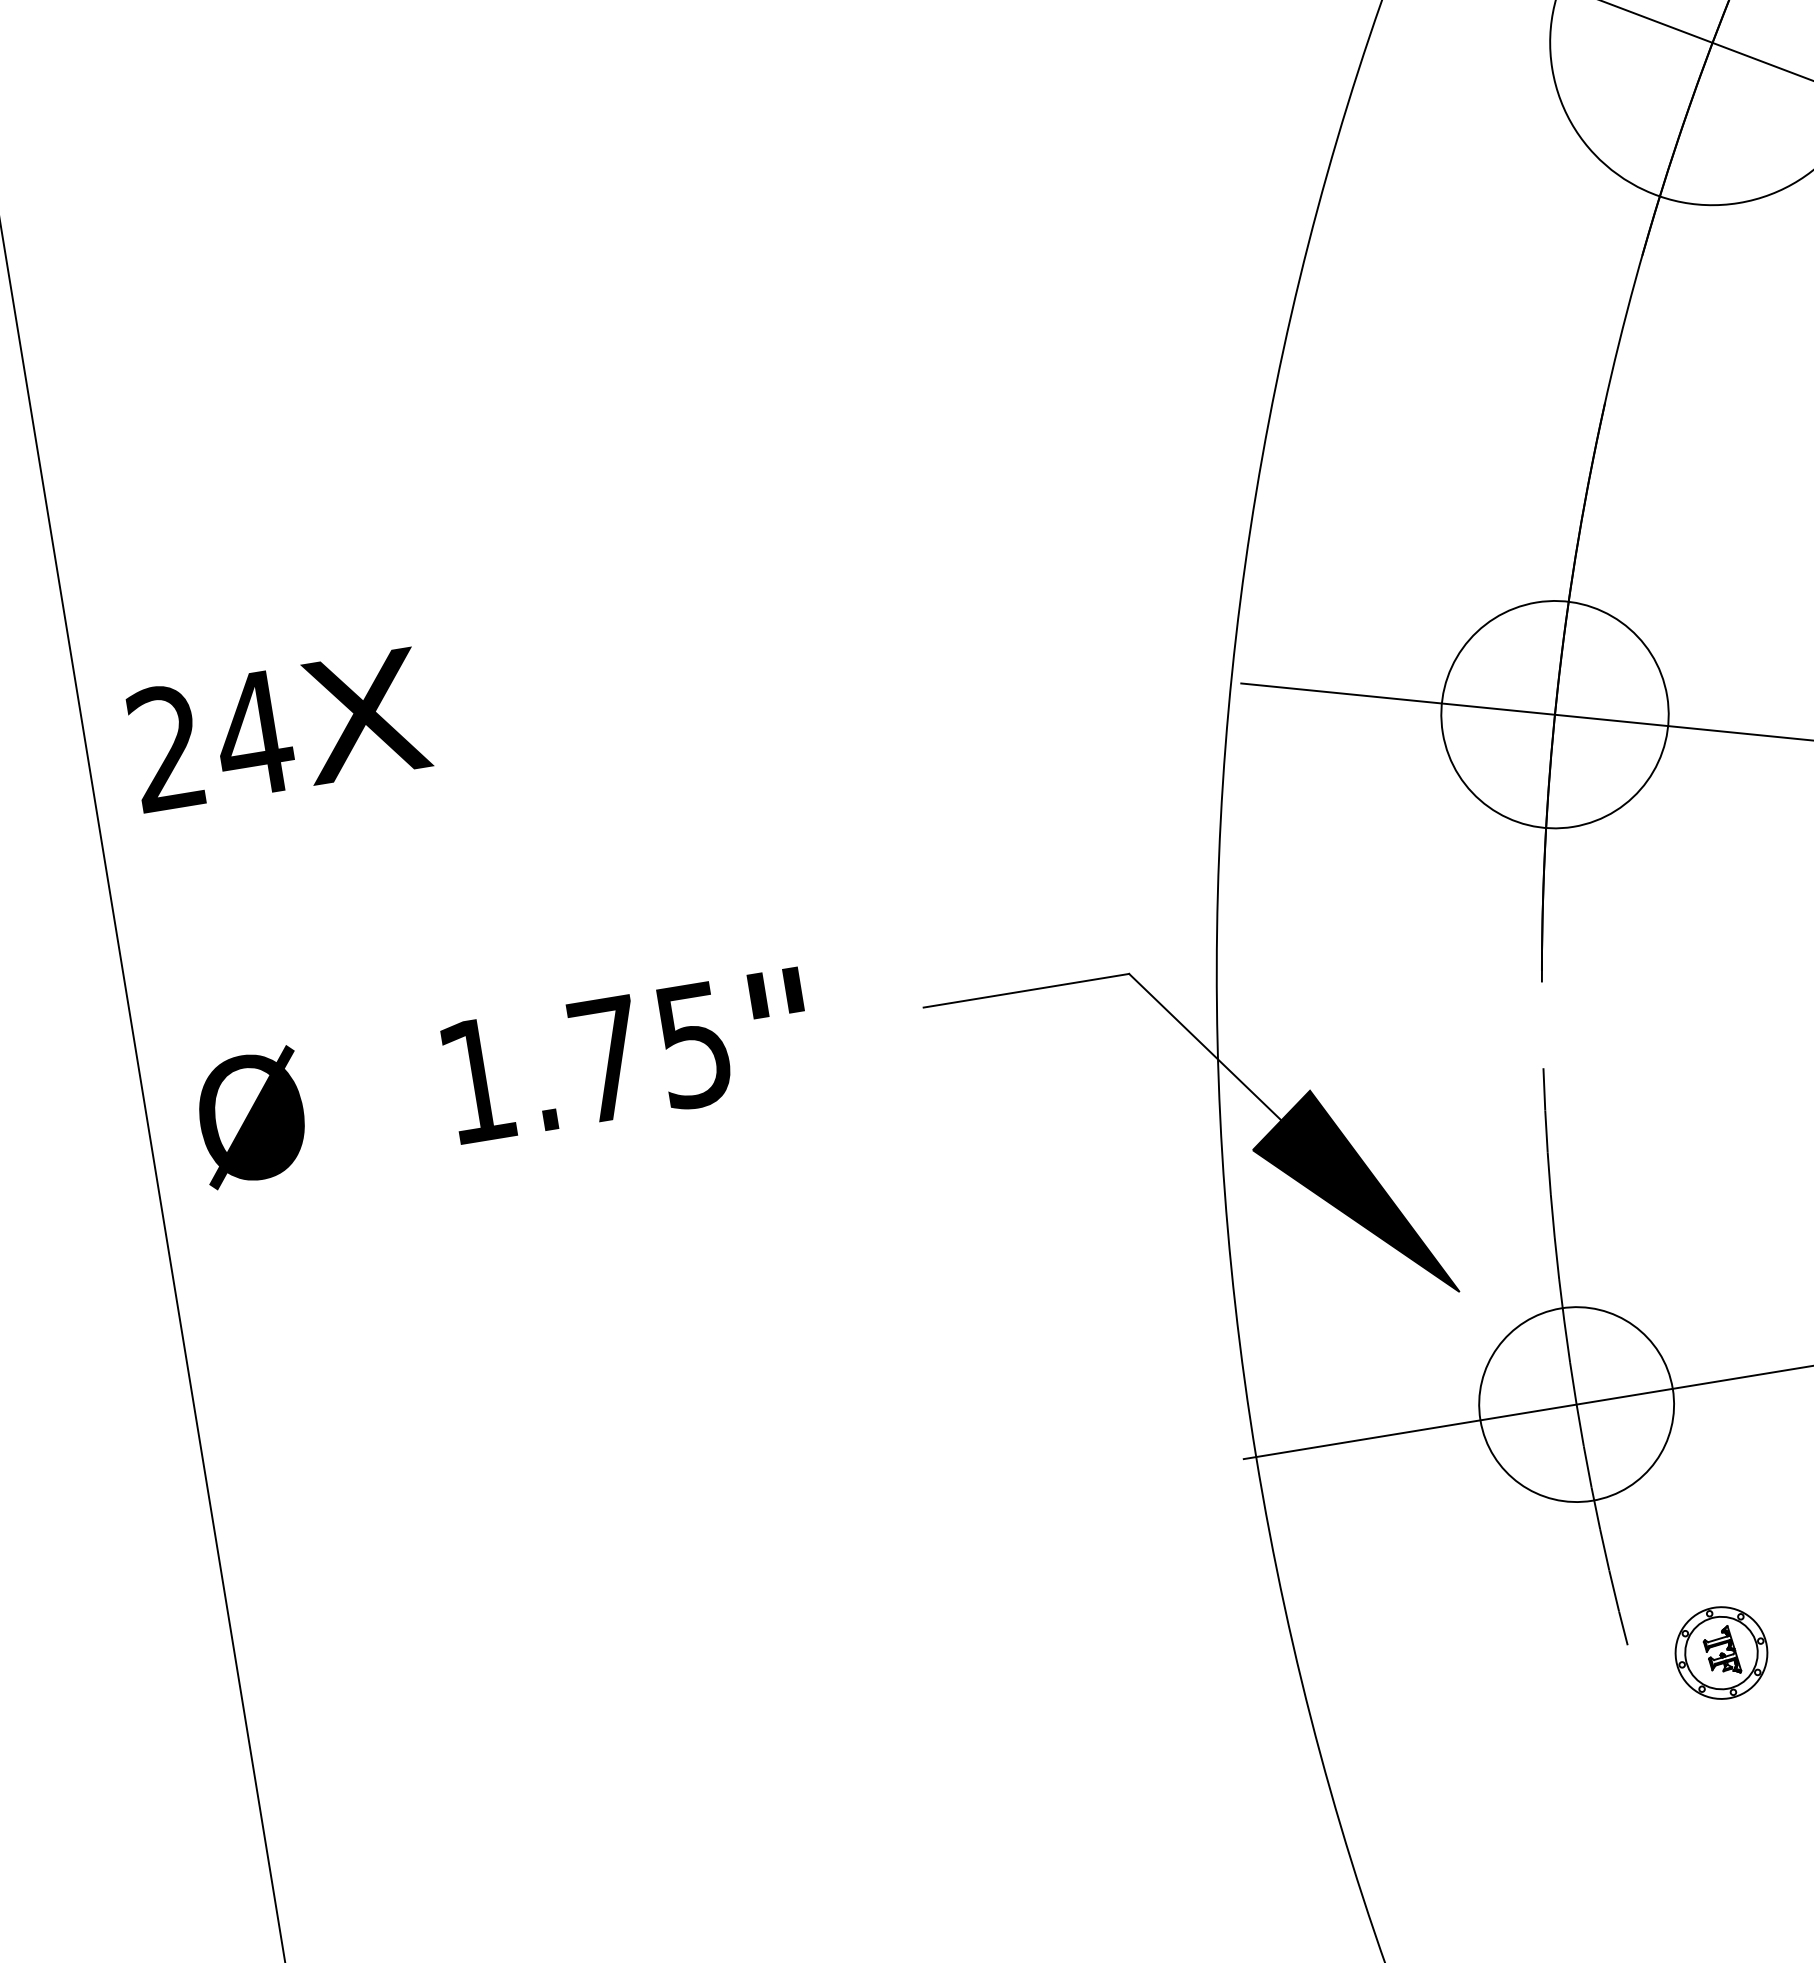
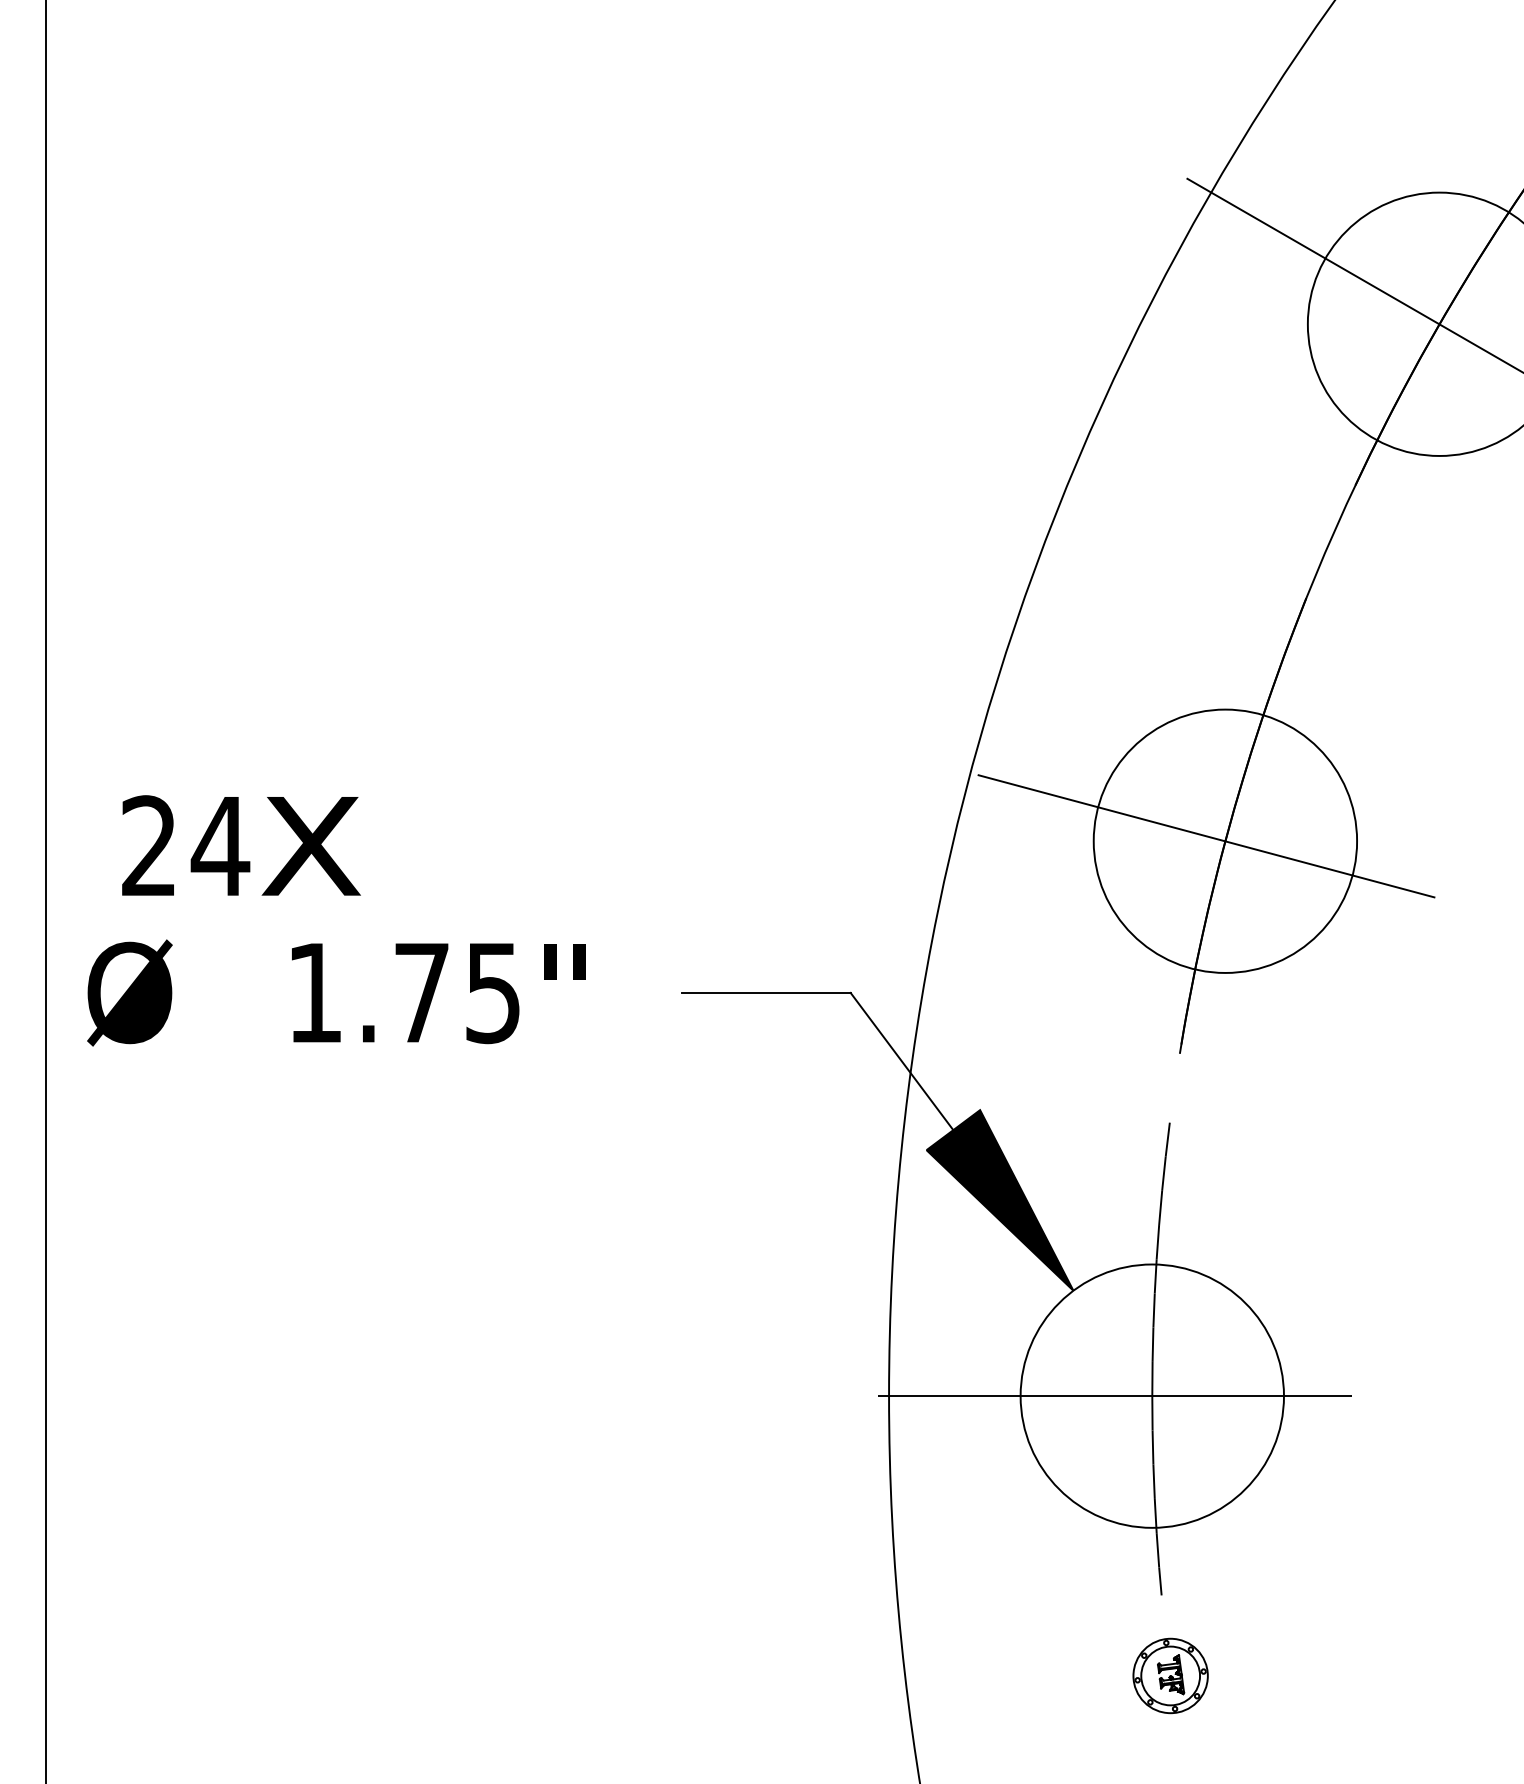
circle: (1554, 713) -> (1225, 840), size x1.43
text: (278, 728) -> (241, 845), moved
circle: (1575, 1403) -> (1151, 1395), size x1.67
part: (1721, 1652) -> (1170, 1675), moved

